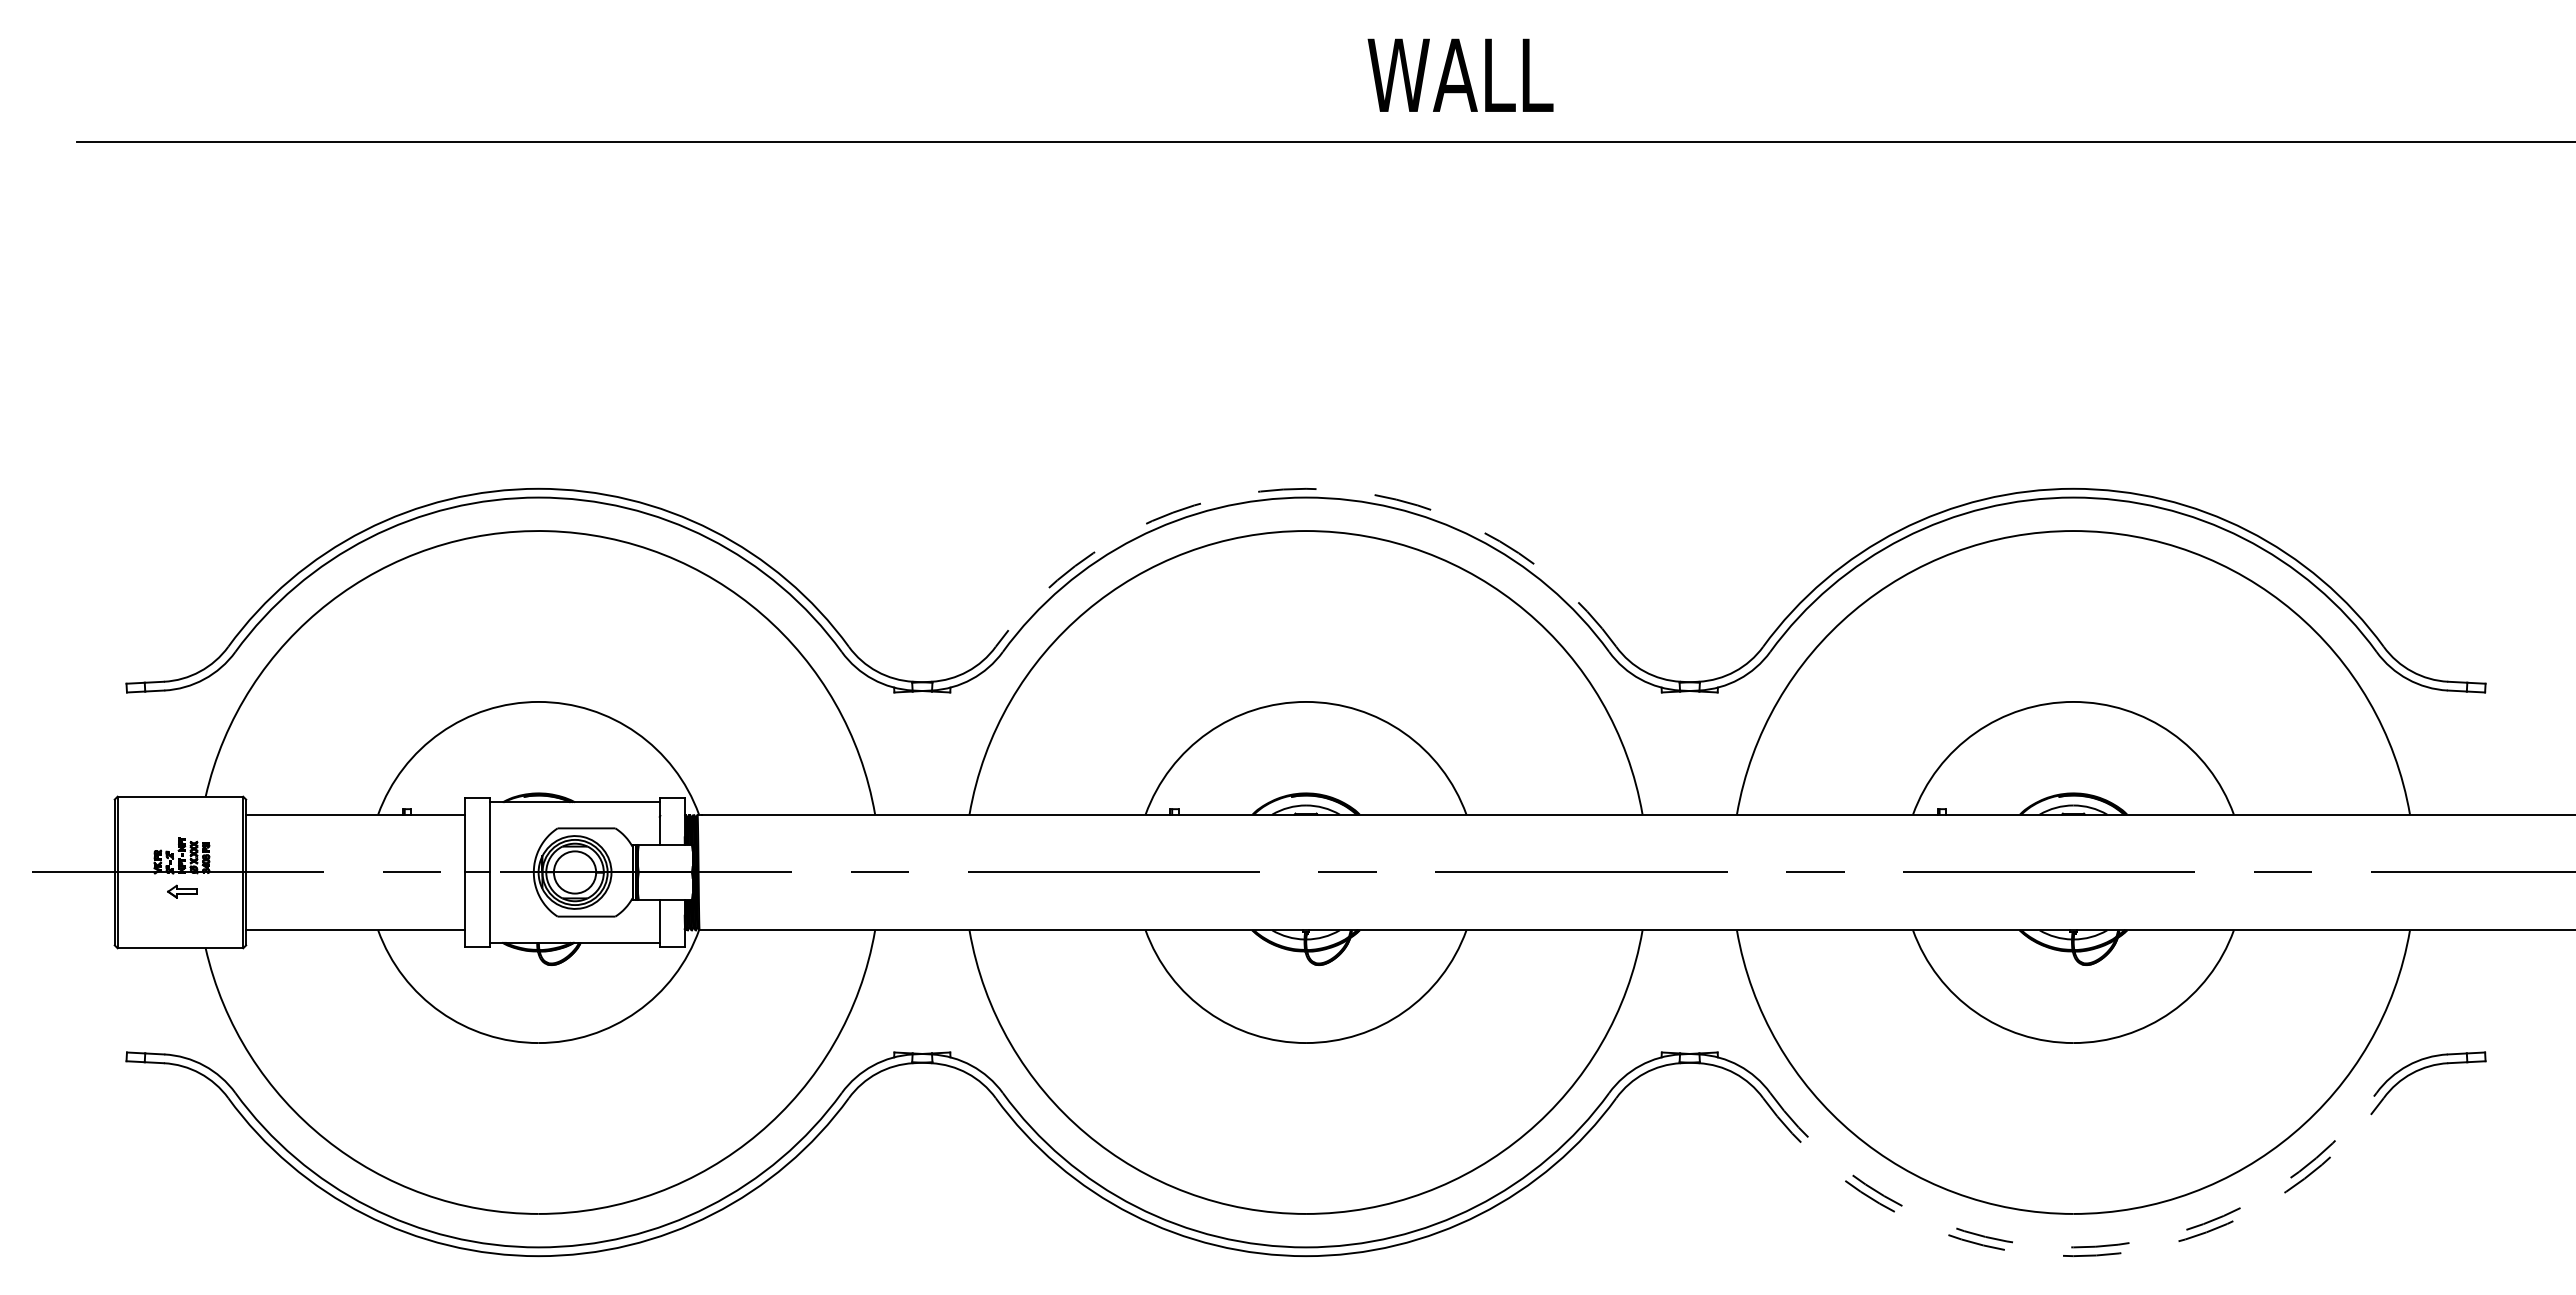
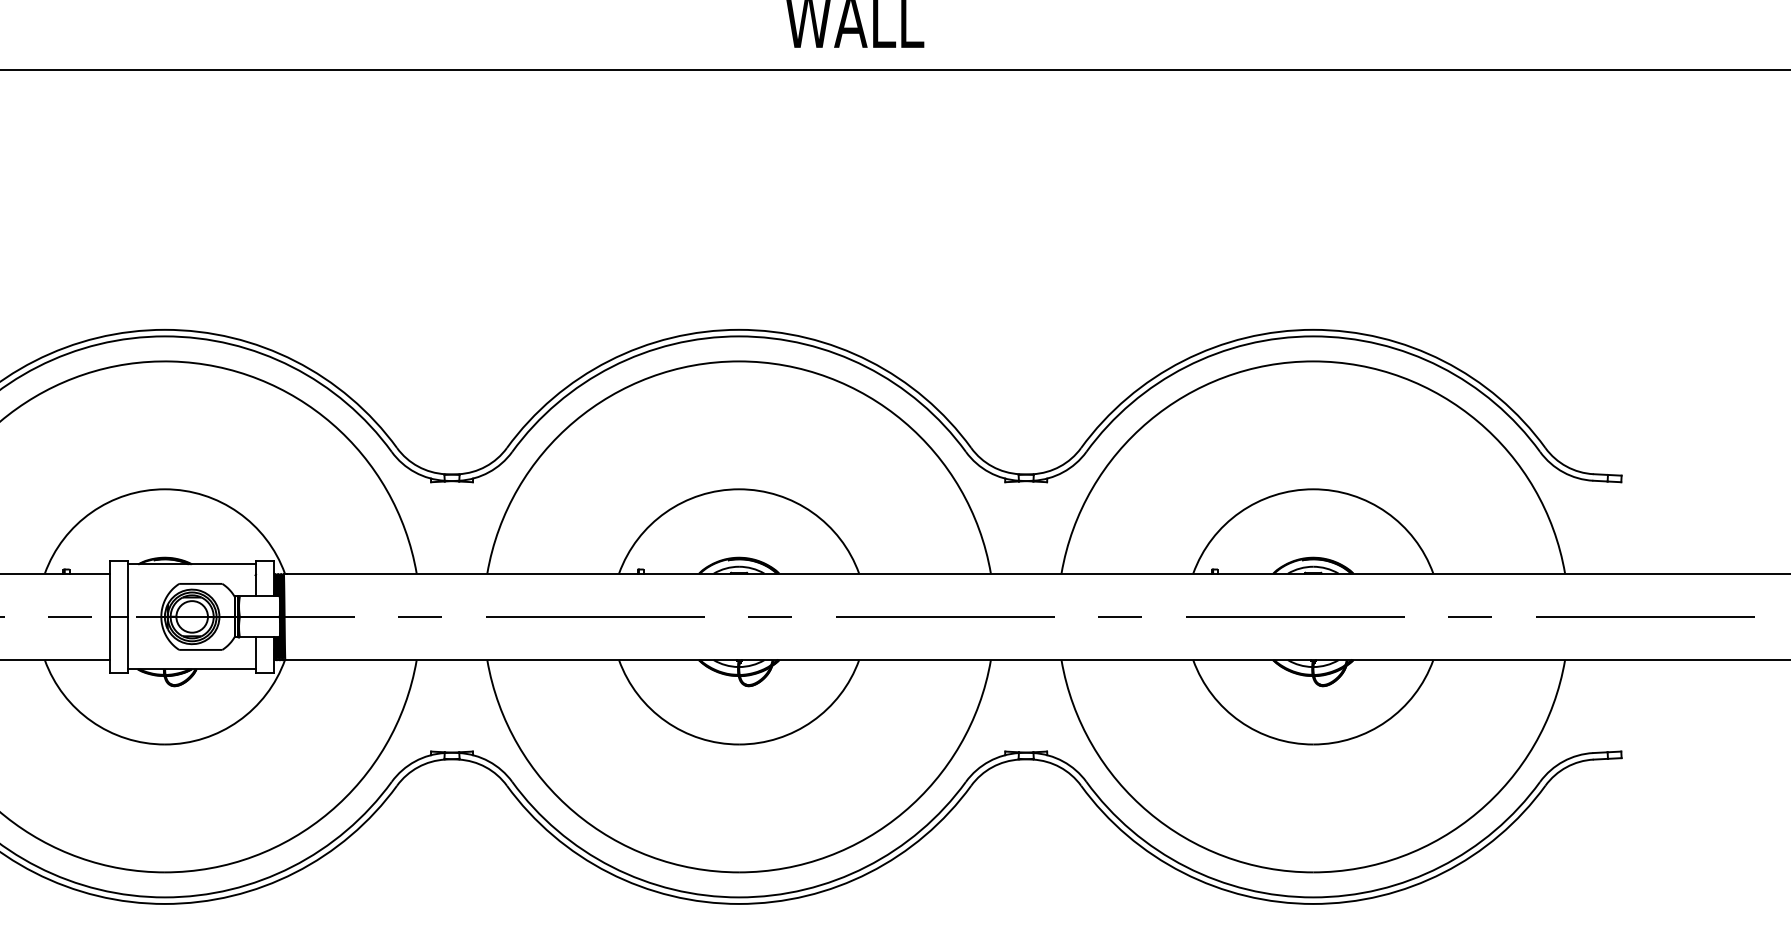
arc: (1306, 488) -> (739, 329), dashed -> solid
arc: (2073, 1247) -> (1313, 897), dashed -> solid
arc: (2073, 1256) -> (1313, 904), dashed -> solid

